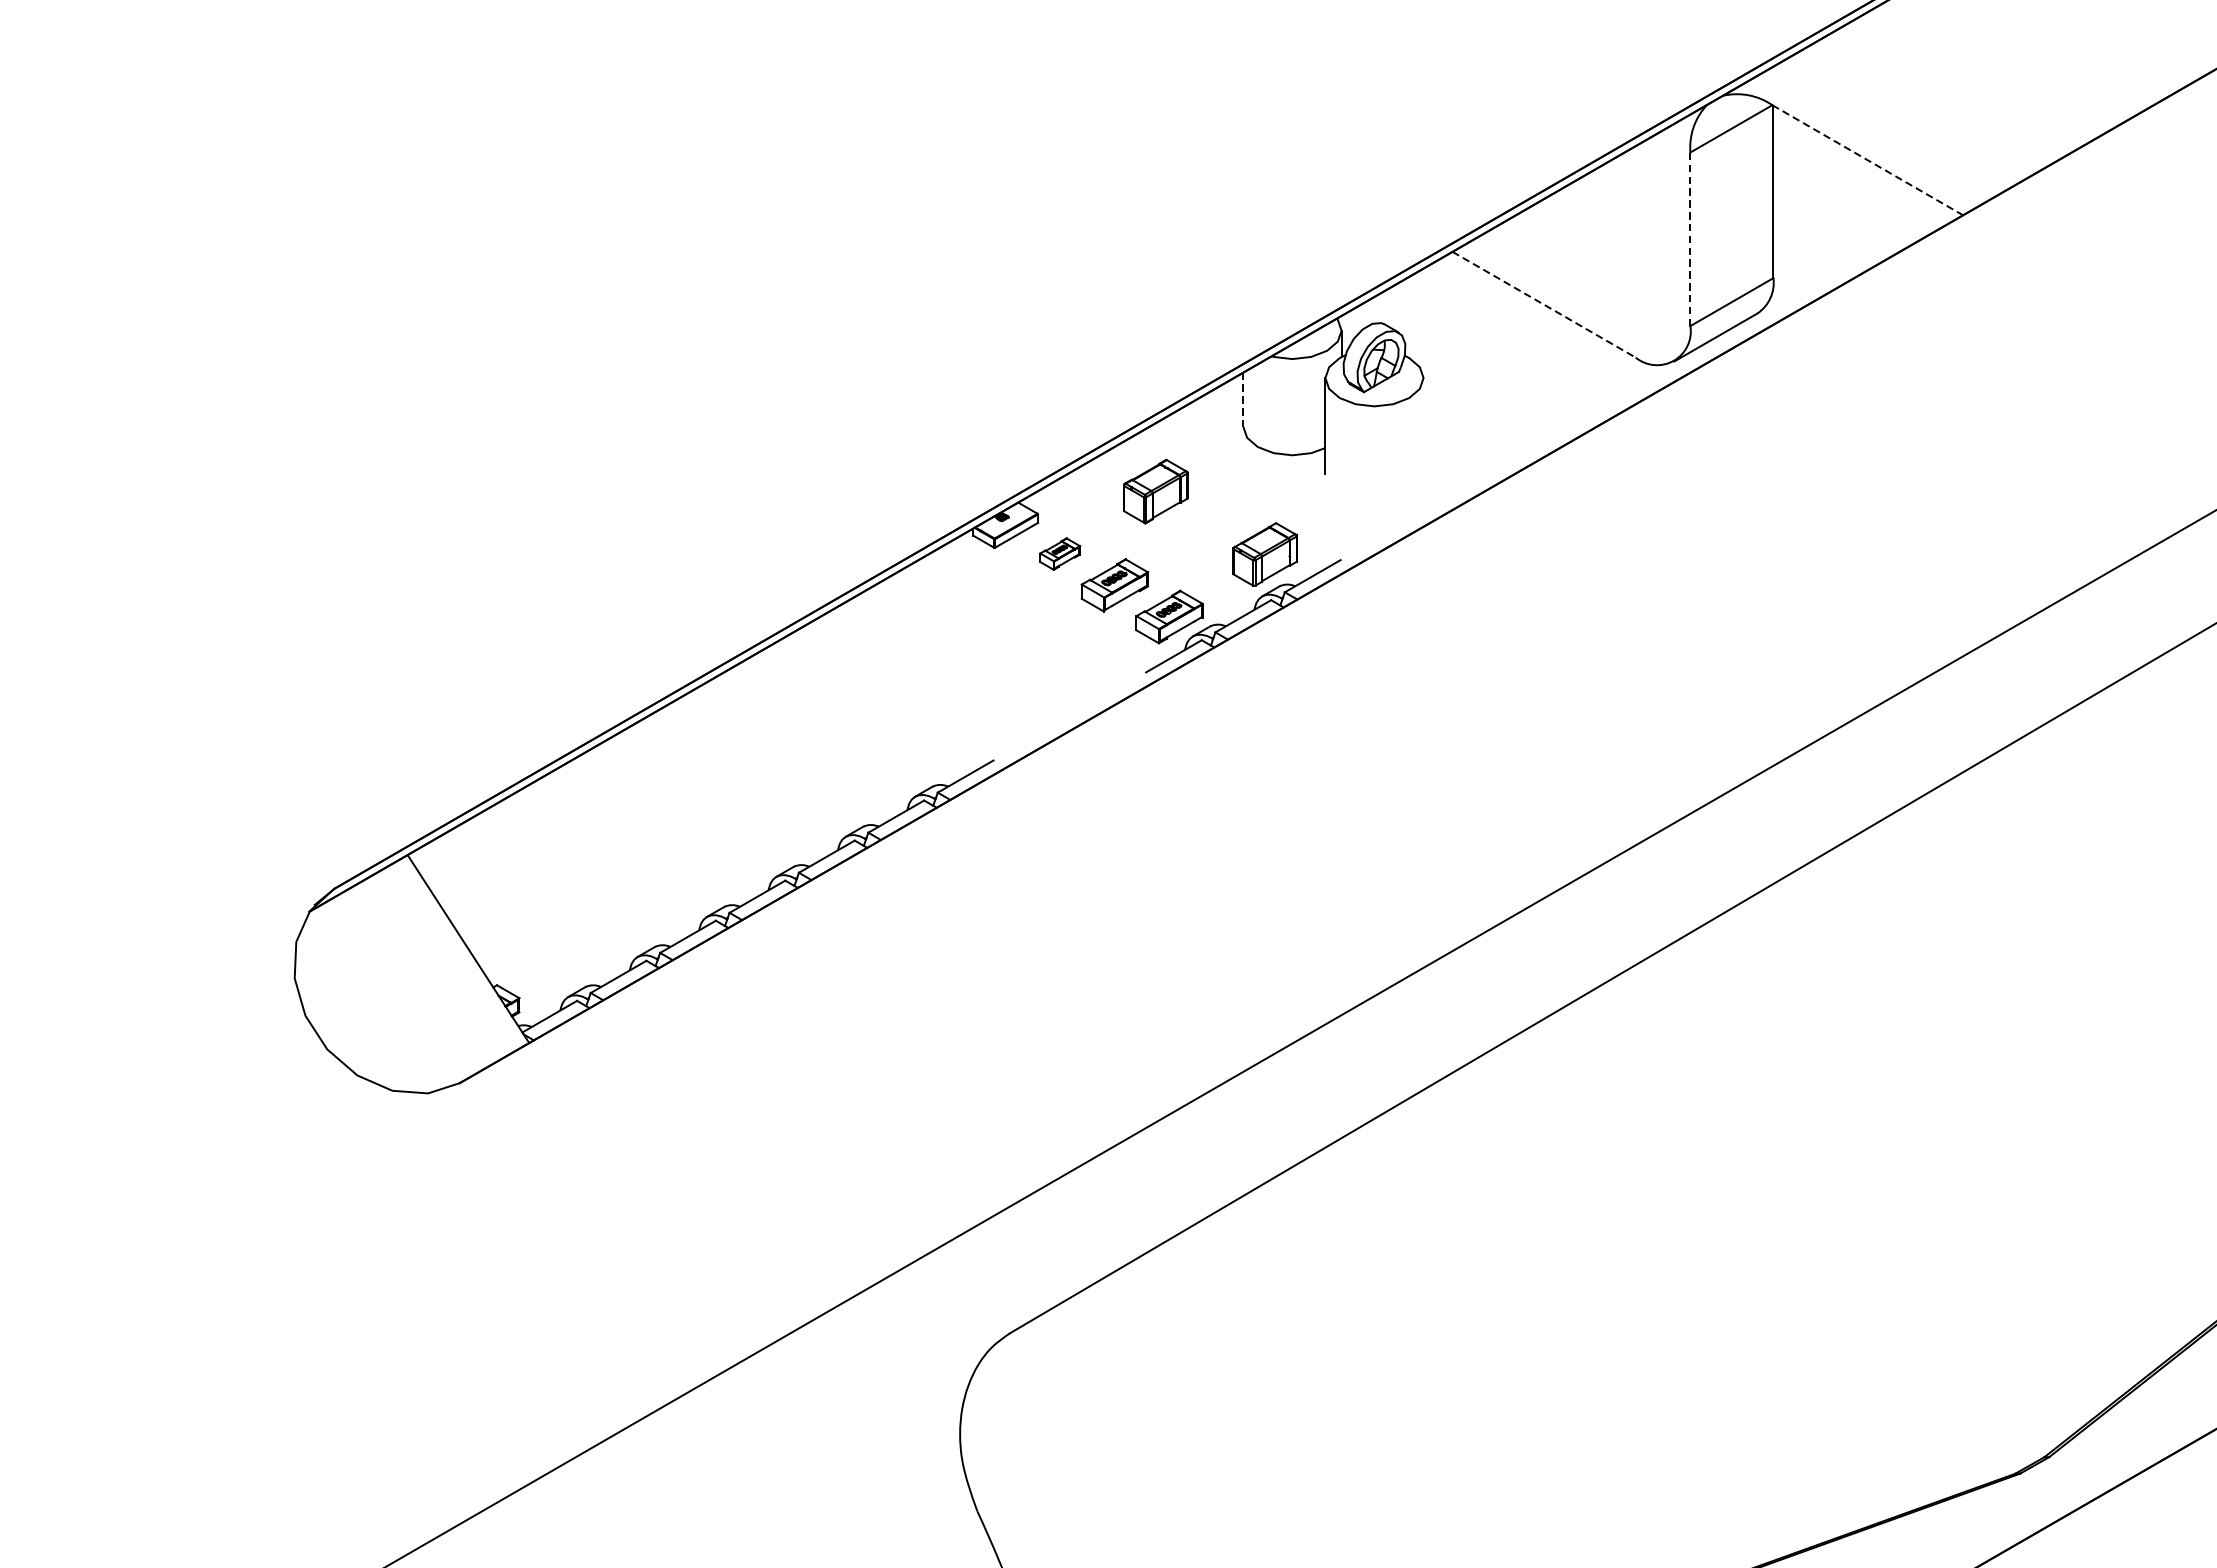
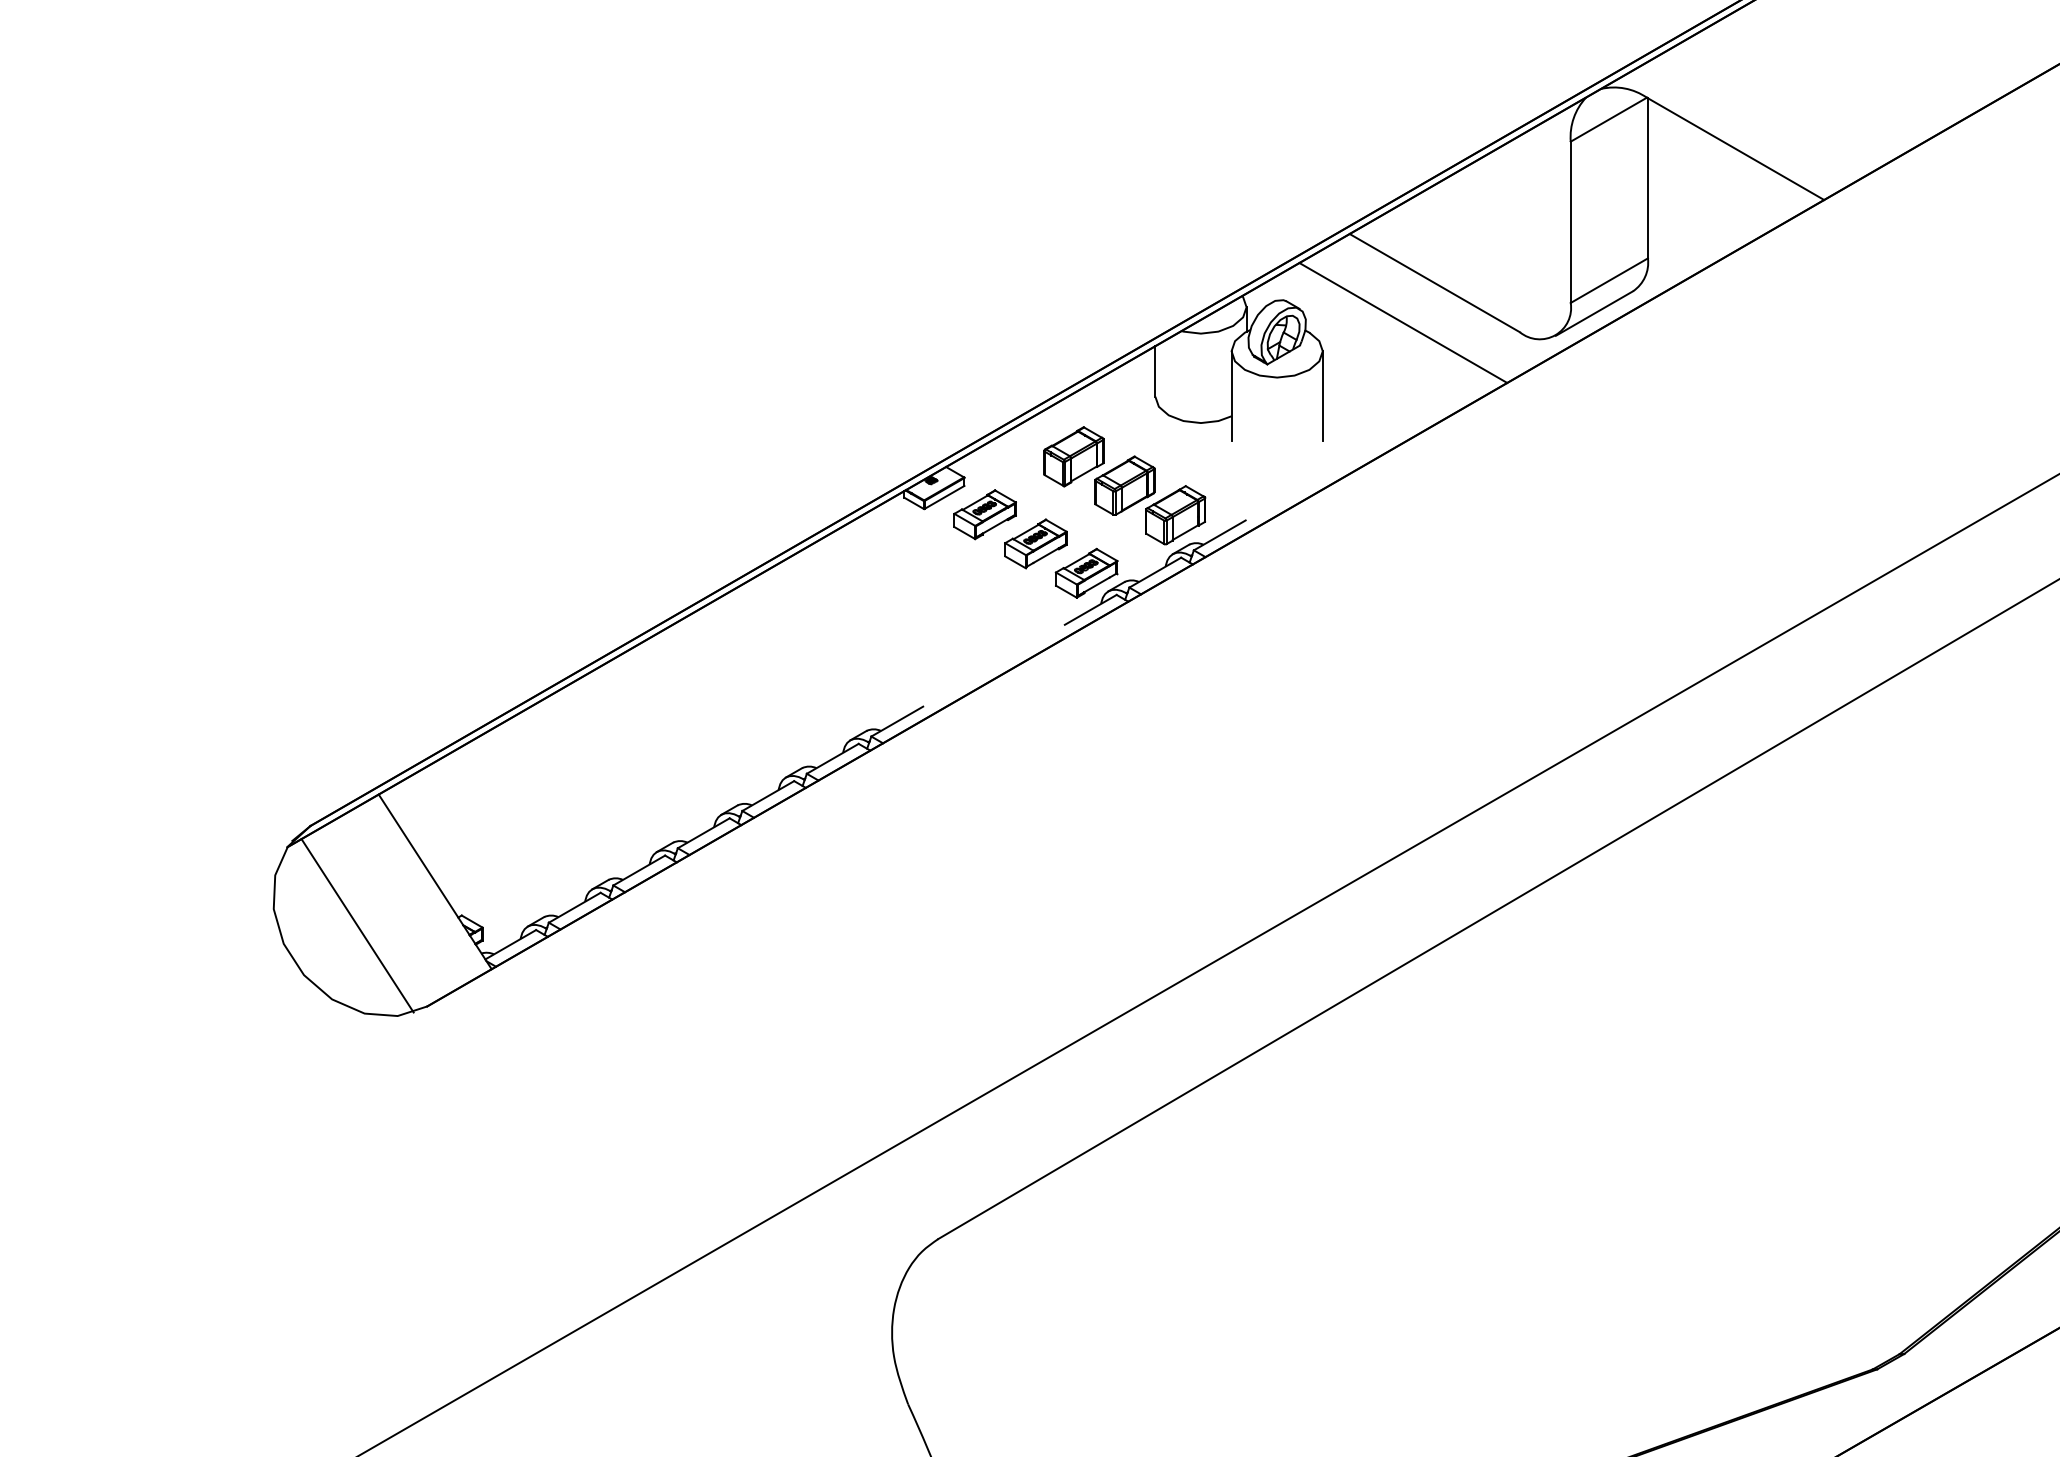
line: (1867, 160) -> (1735, 149), dashed -> solid
line: (1690, 239) -> (1570, 222), dashed -> solid
line: (1544, 305) -> (1435, 283), dashed -> solid
line: (1510, 347) -> (1403, 322), added
line: (1243, 399) -> (1155, 371), dashed -> solid
line: (1423, 425) -> (1322, 395), added
part: (1210, 522) -> (1124, 485), added
part: (1059, 553) -> (984, 514), size x1.67
line: (384, 995) -> (357, 925), added

